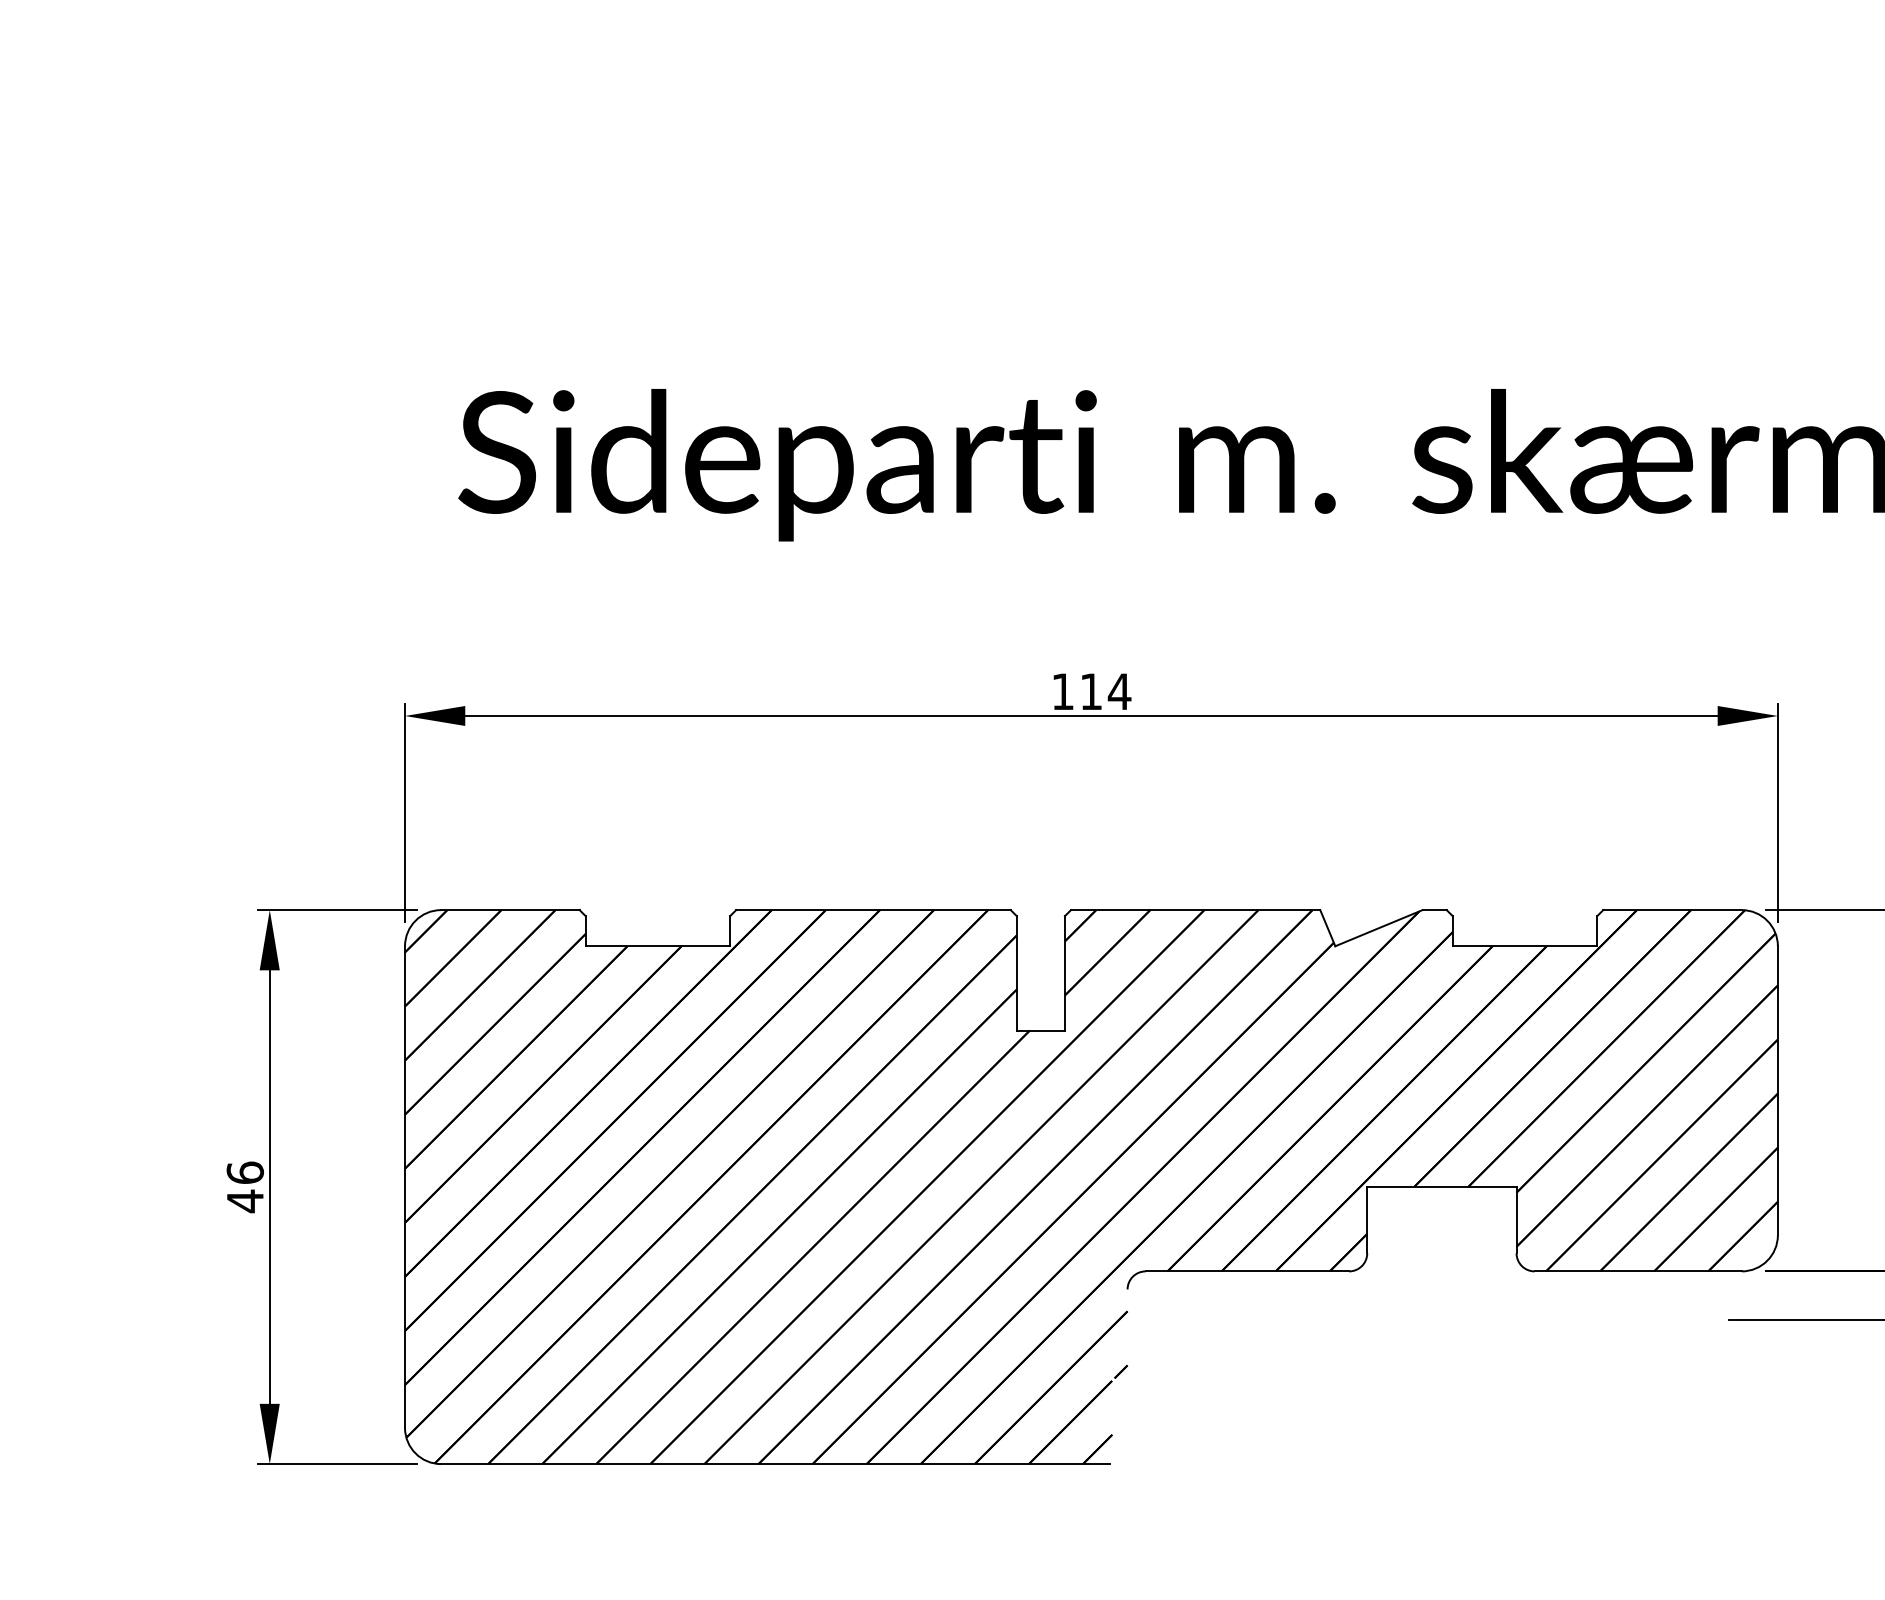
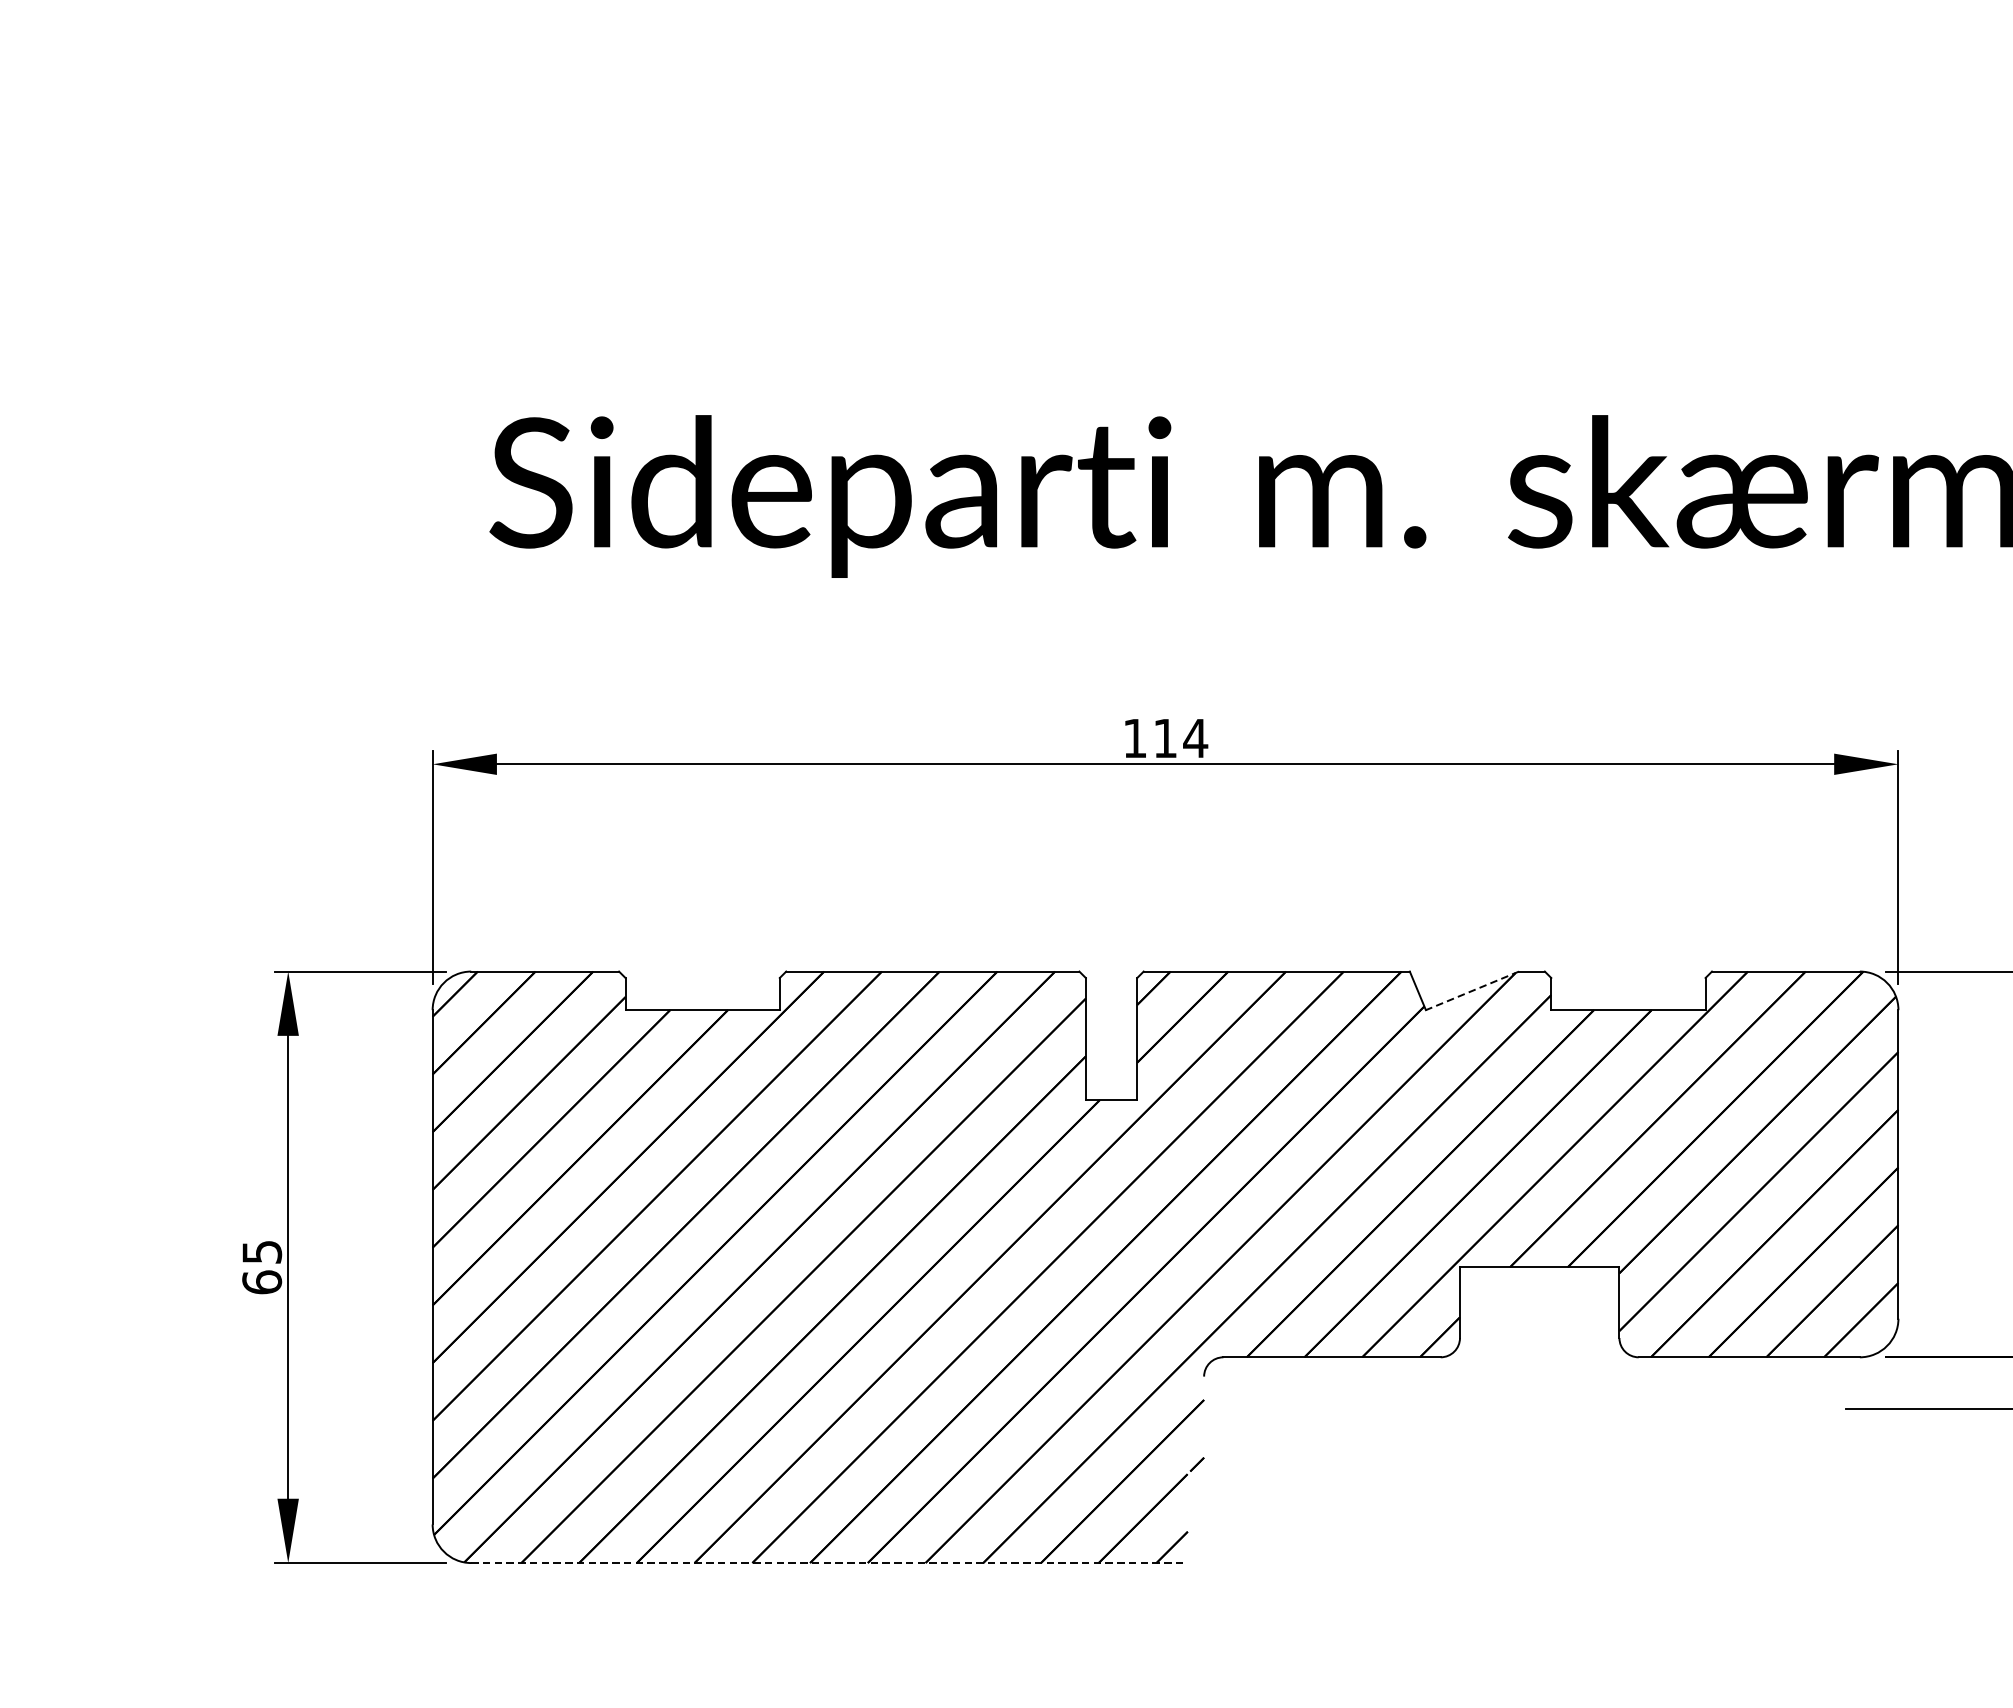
line: (1378, 928) -> (1472, 991), solid -> dashed
text: (245, 1187) -> (262, 1267), 46 -> 65
line: (775, 1464) -> (828, 1563), solid -> dashed

